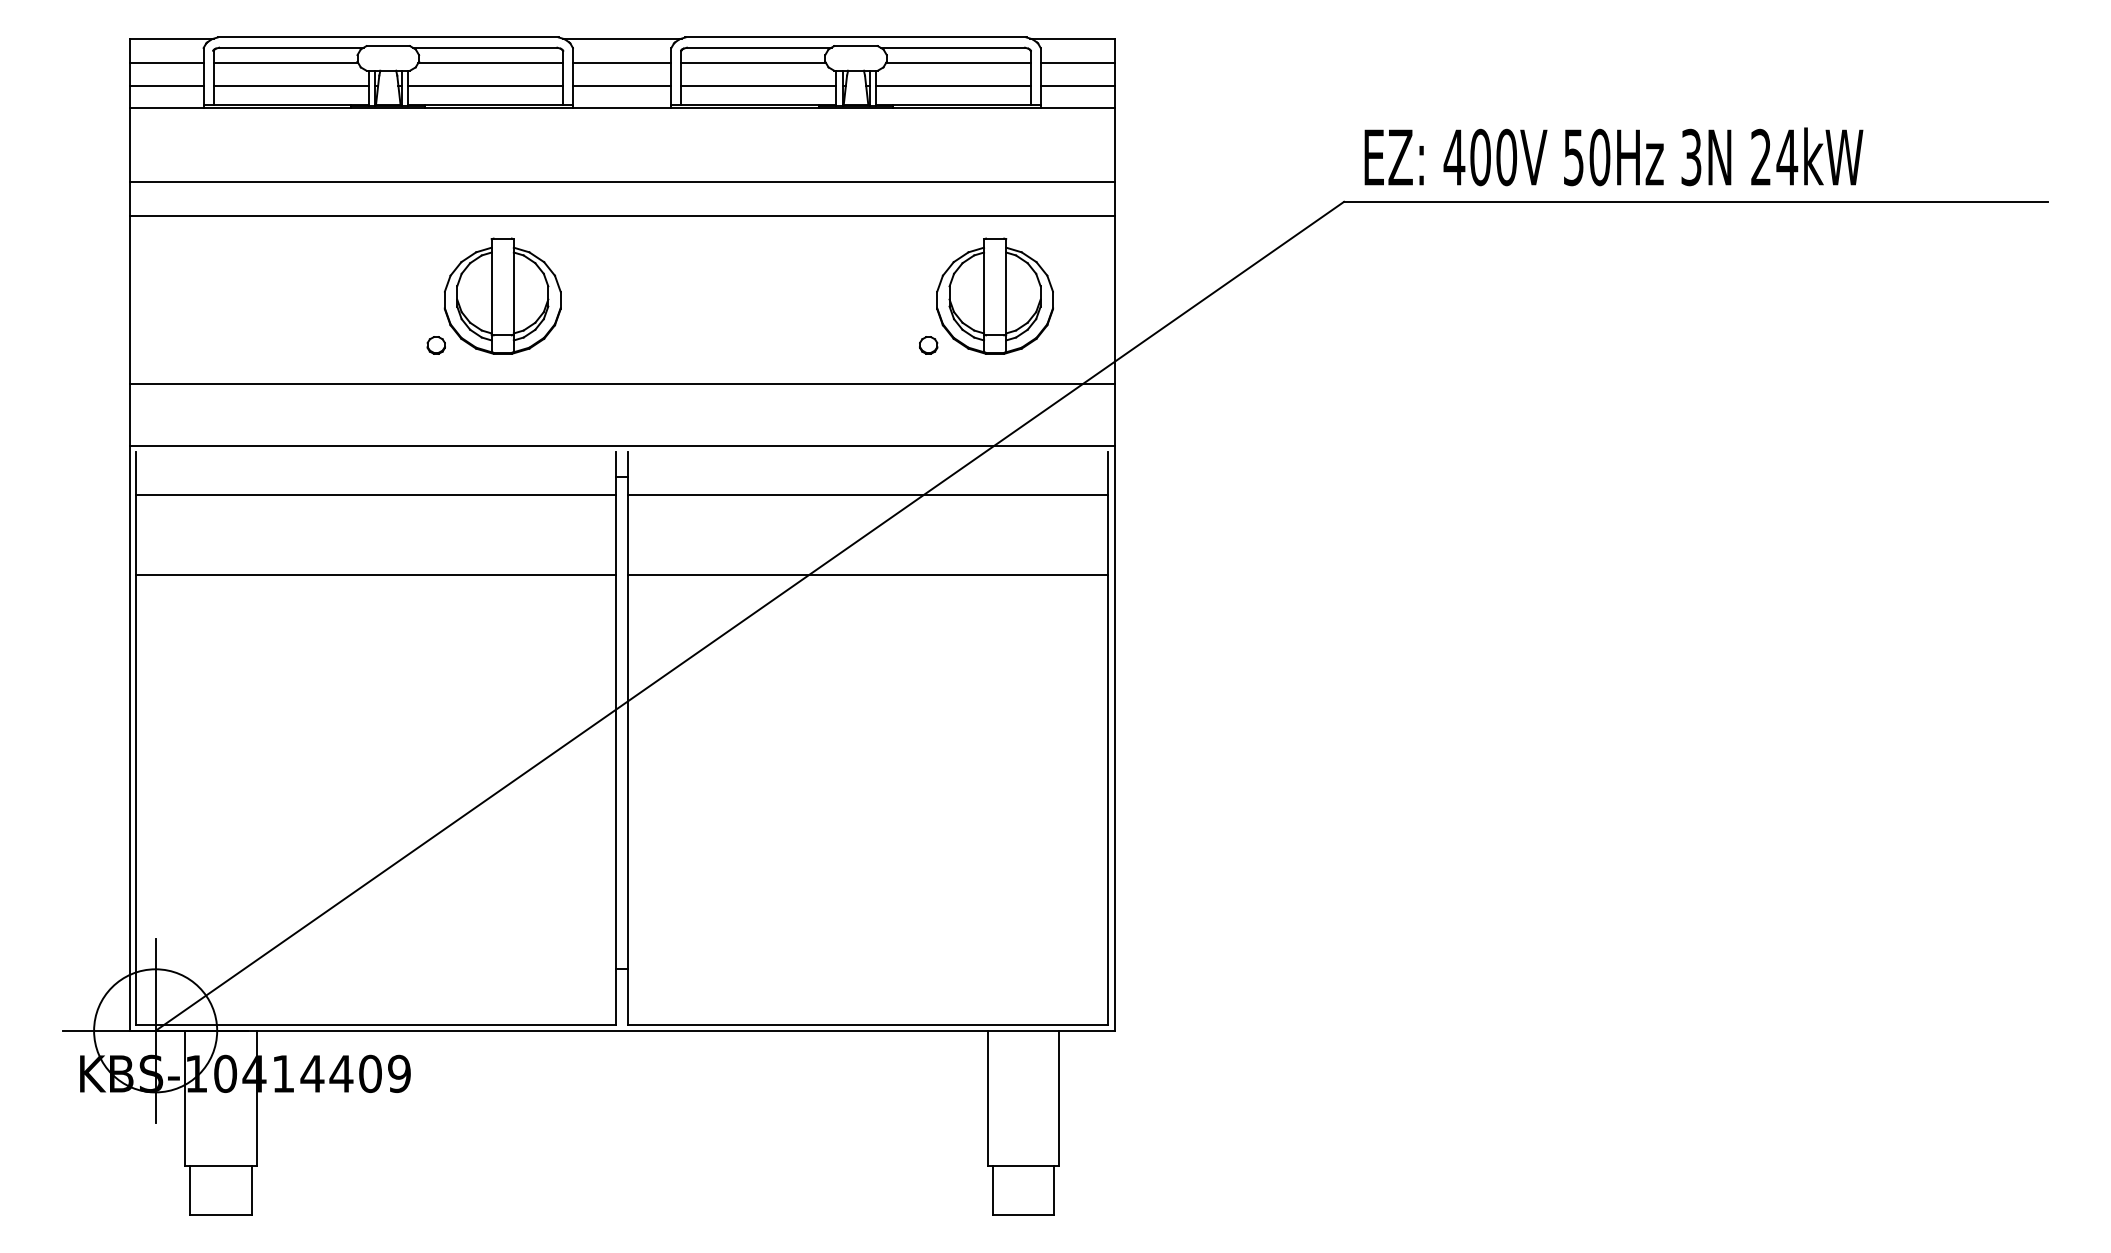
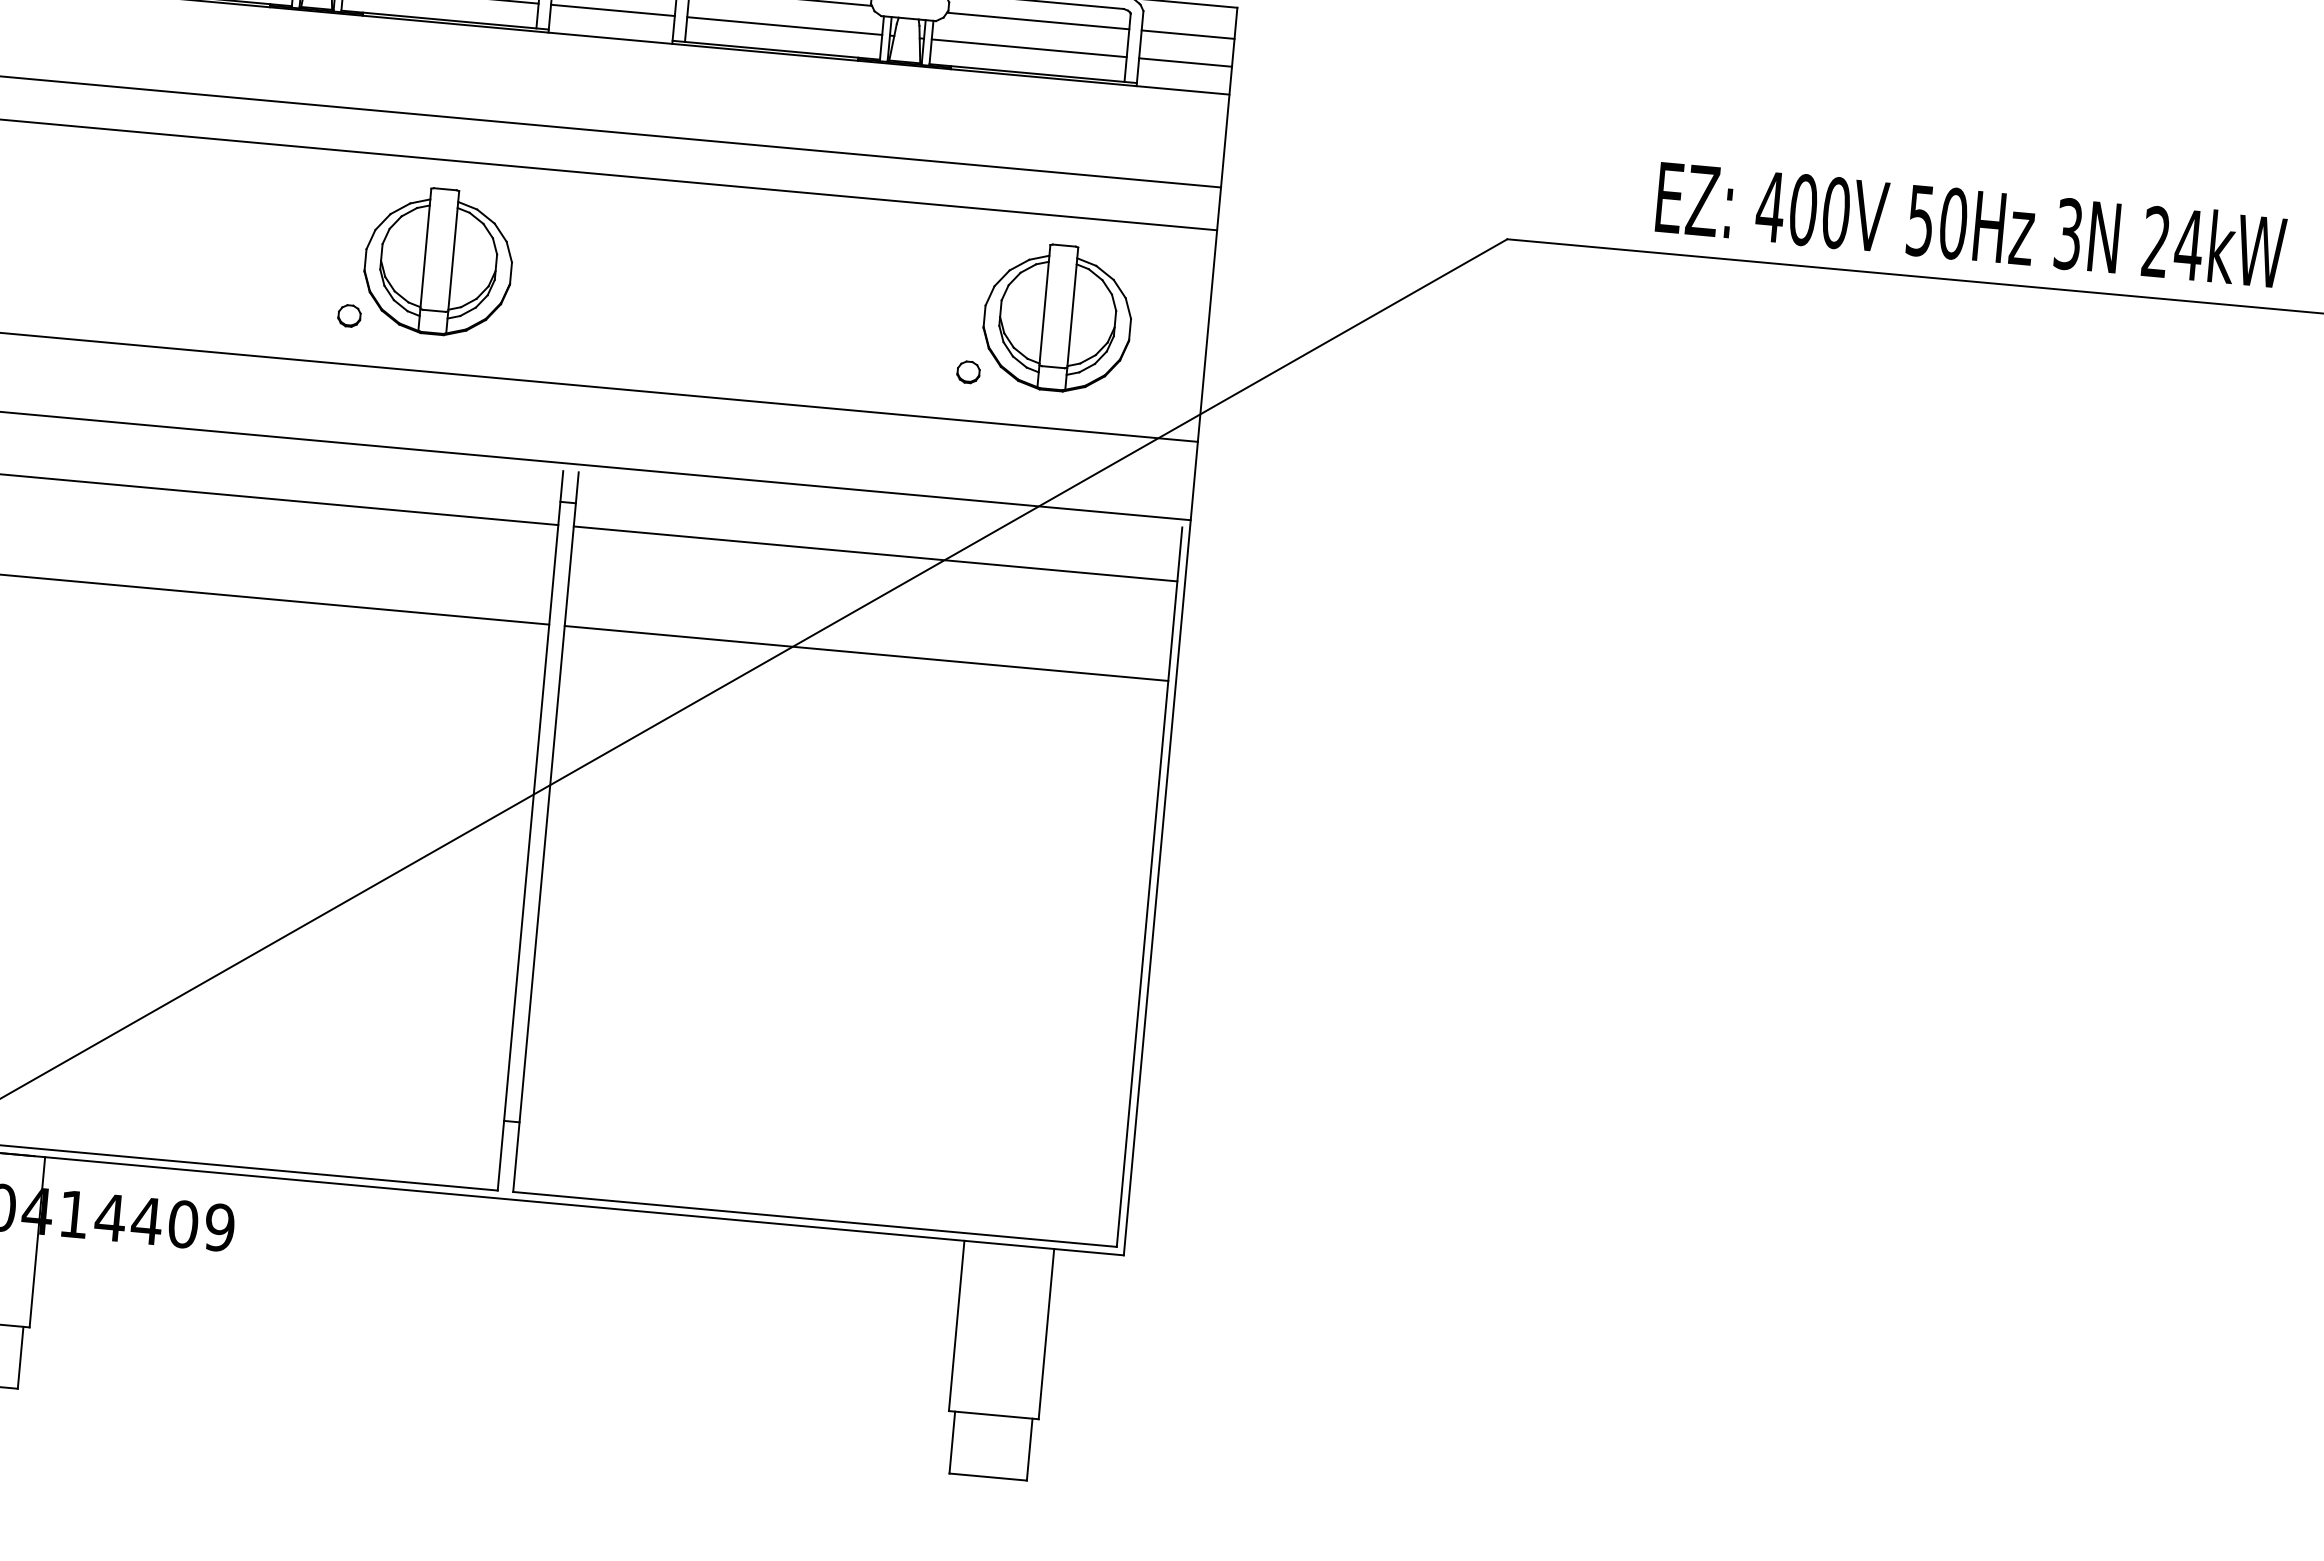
text: (1613, 156) -> (1970, 223), moved

